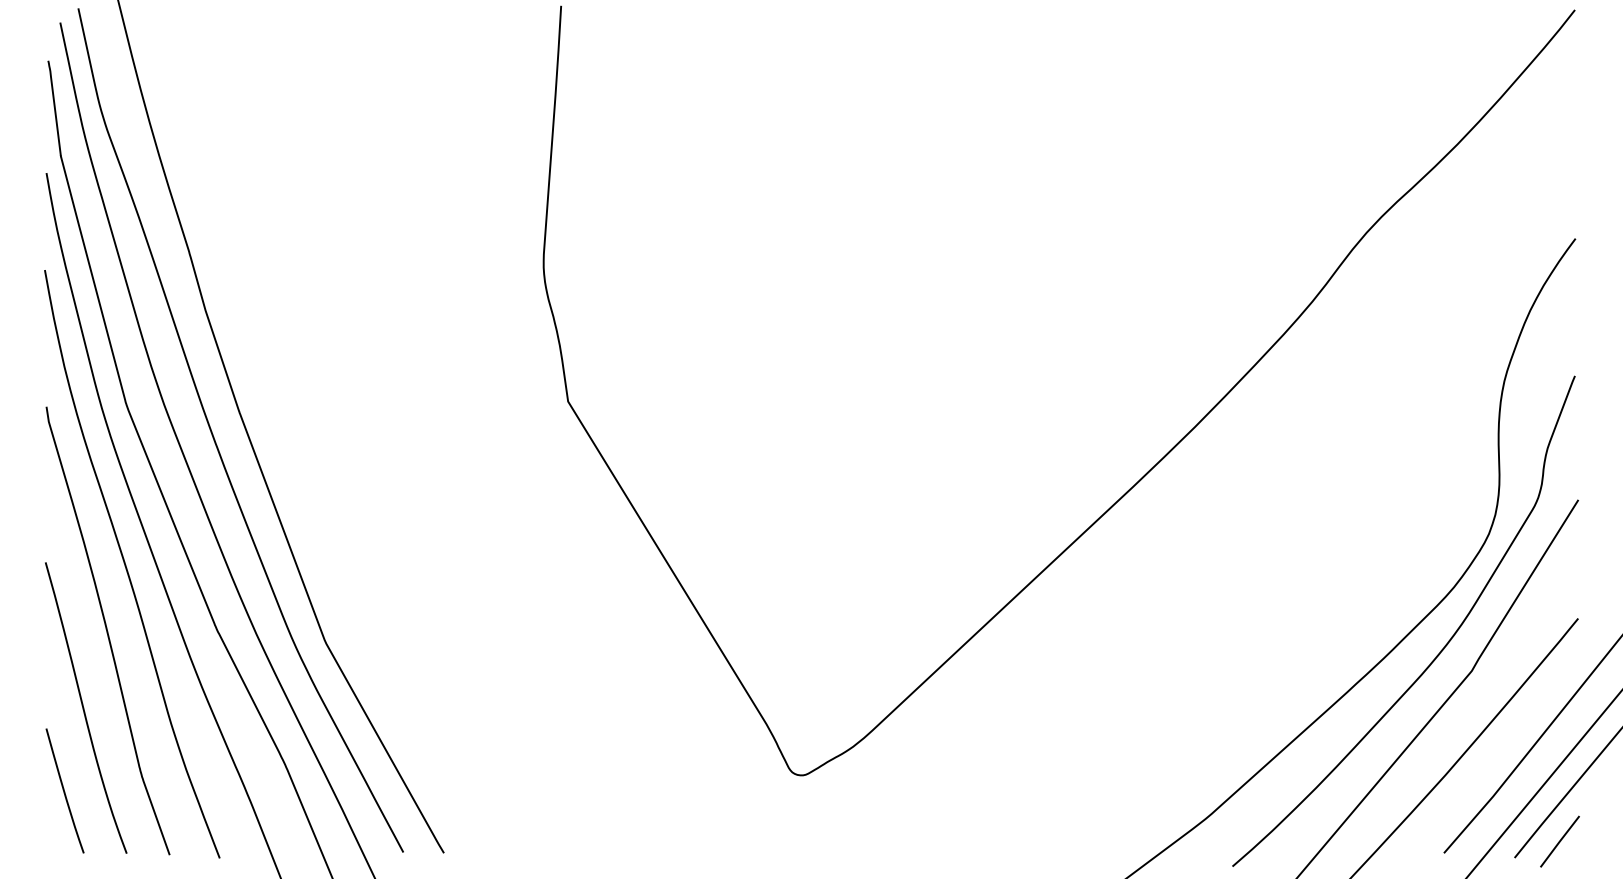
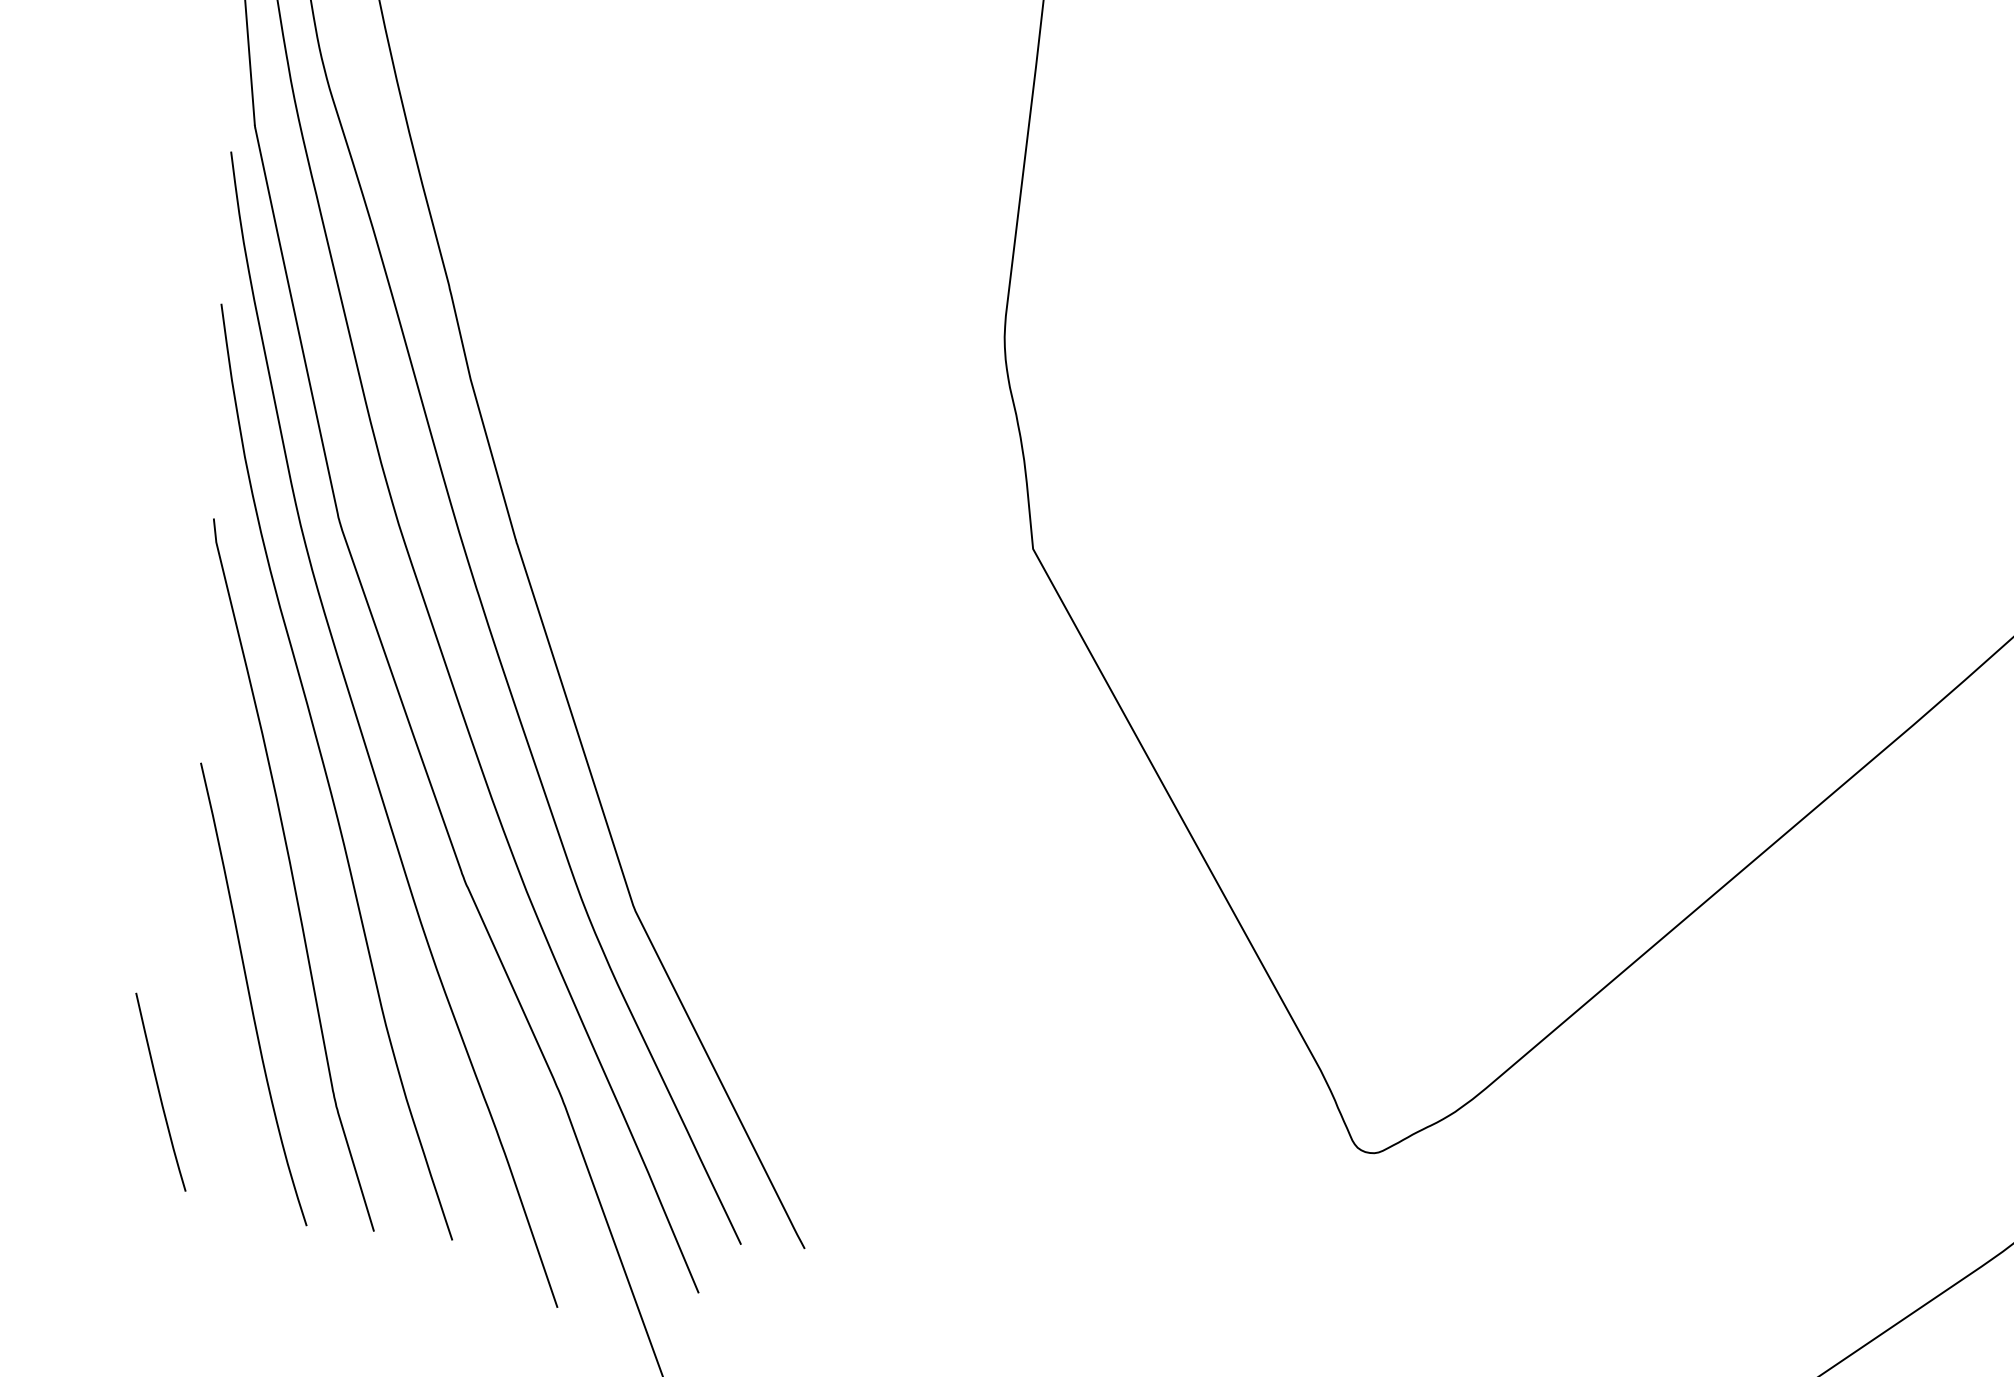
curve: (64, 790) -> (160, 1091), moved

